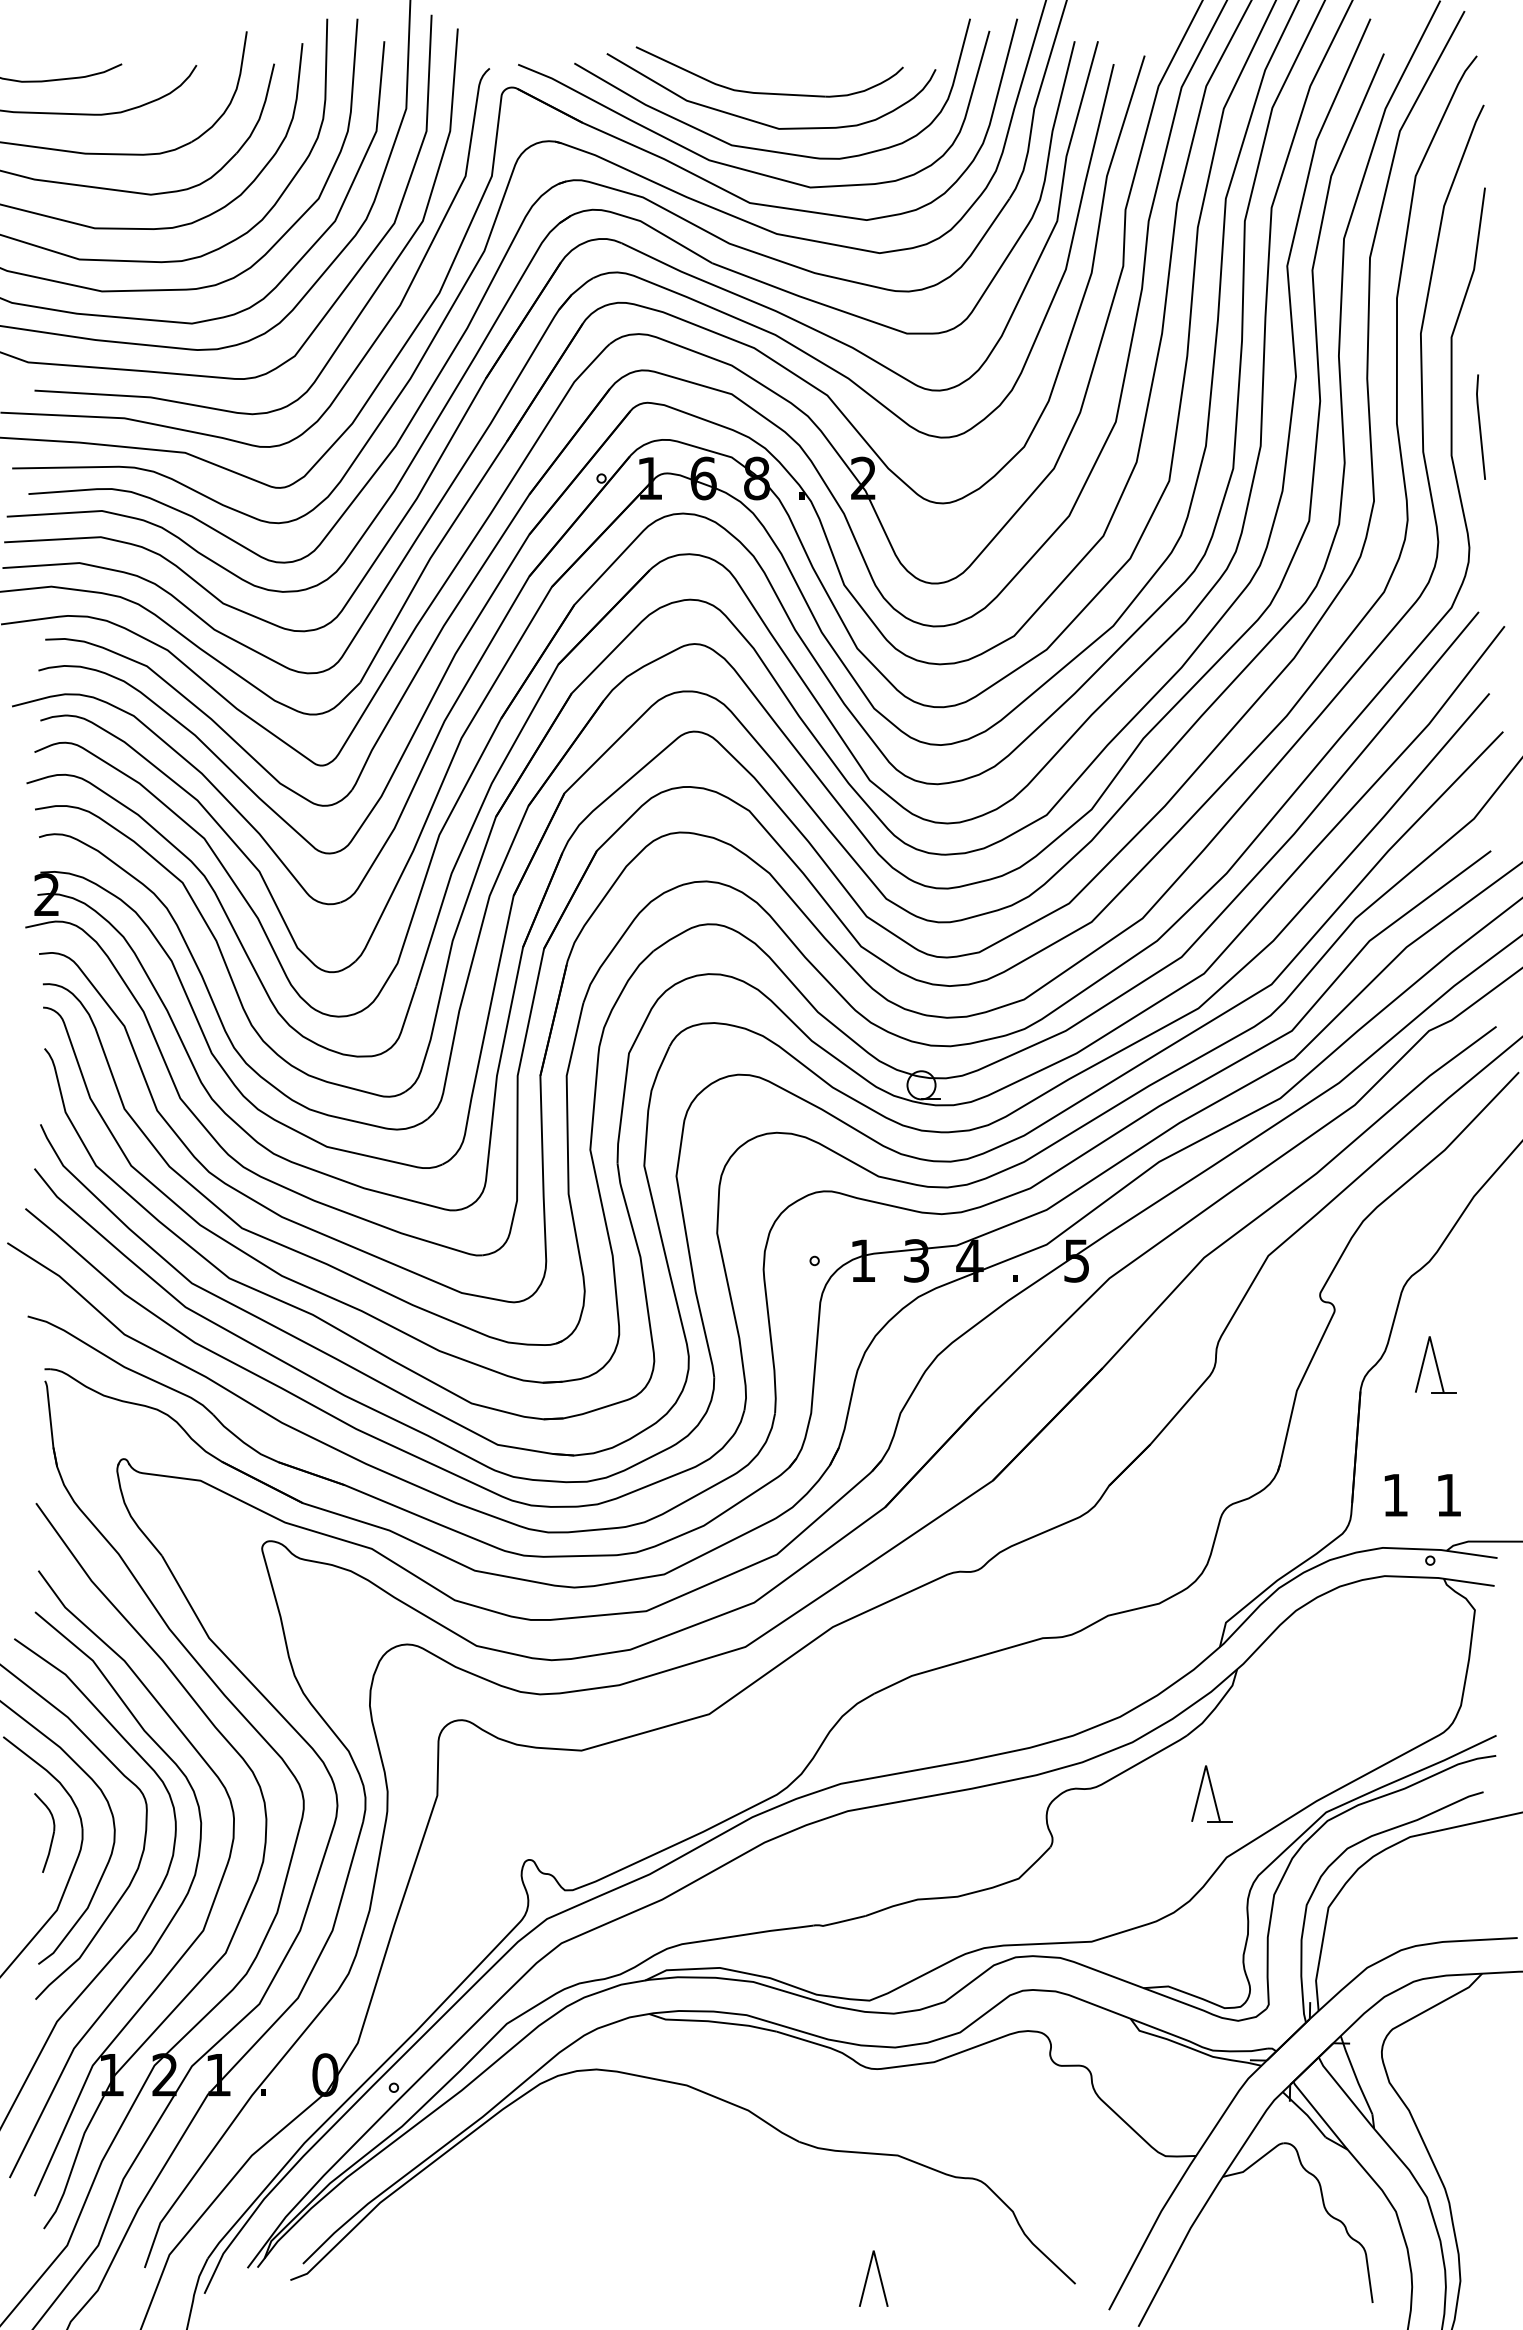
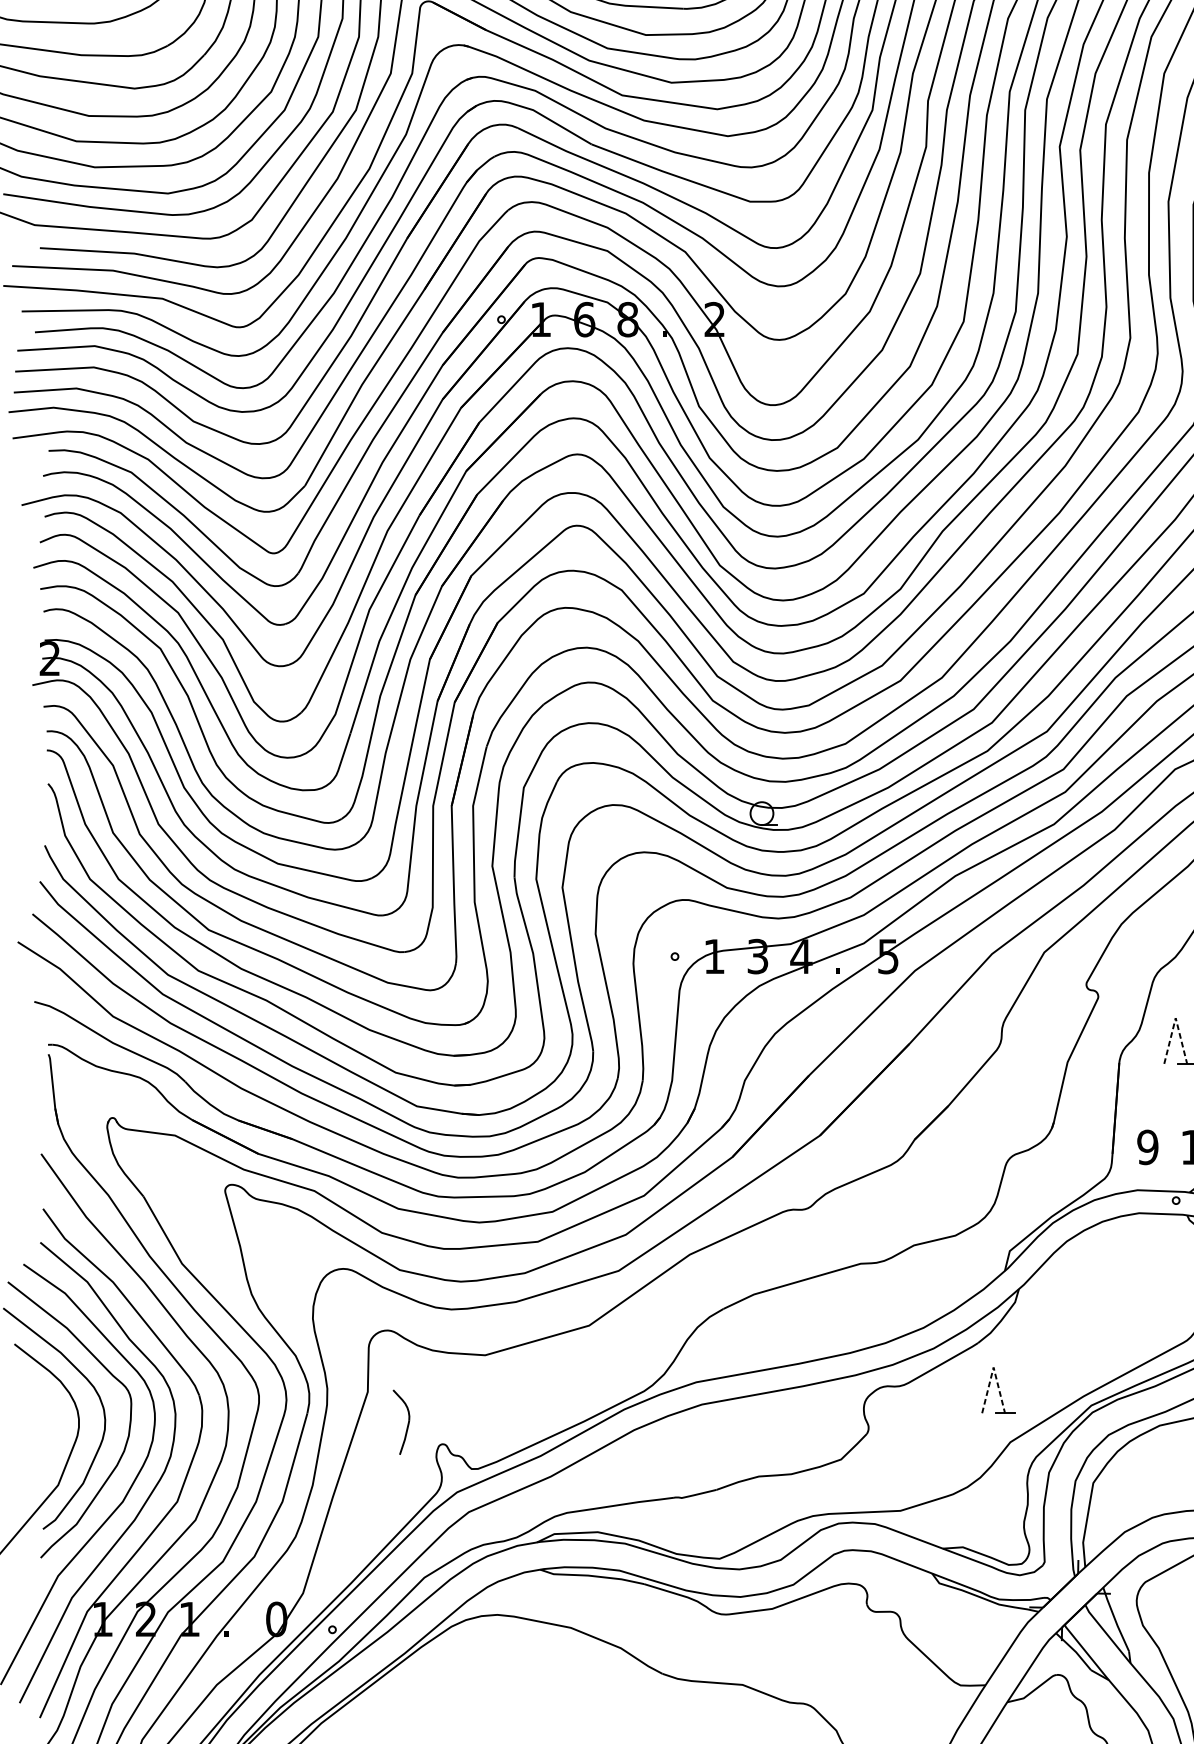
line: (1429, 1336) -> (1175, 1018), solid -> dashed
text: (1395, 1495) -> (1147, 1147), 1 -> 9
line: (1206, 1765) -> (993, 1367), solid -> dashed
part: (52, 1833) -> (407, 1422), moved

